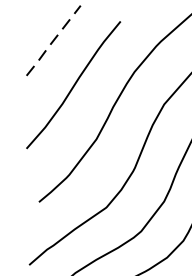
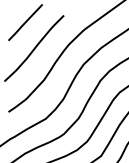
line: (52, 42) -> (24, 23), dashed -> solid

